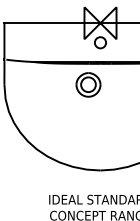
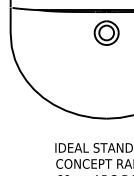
part: (88, 84) -> (106, 32), moved

